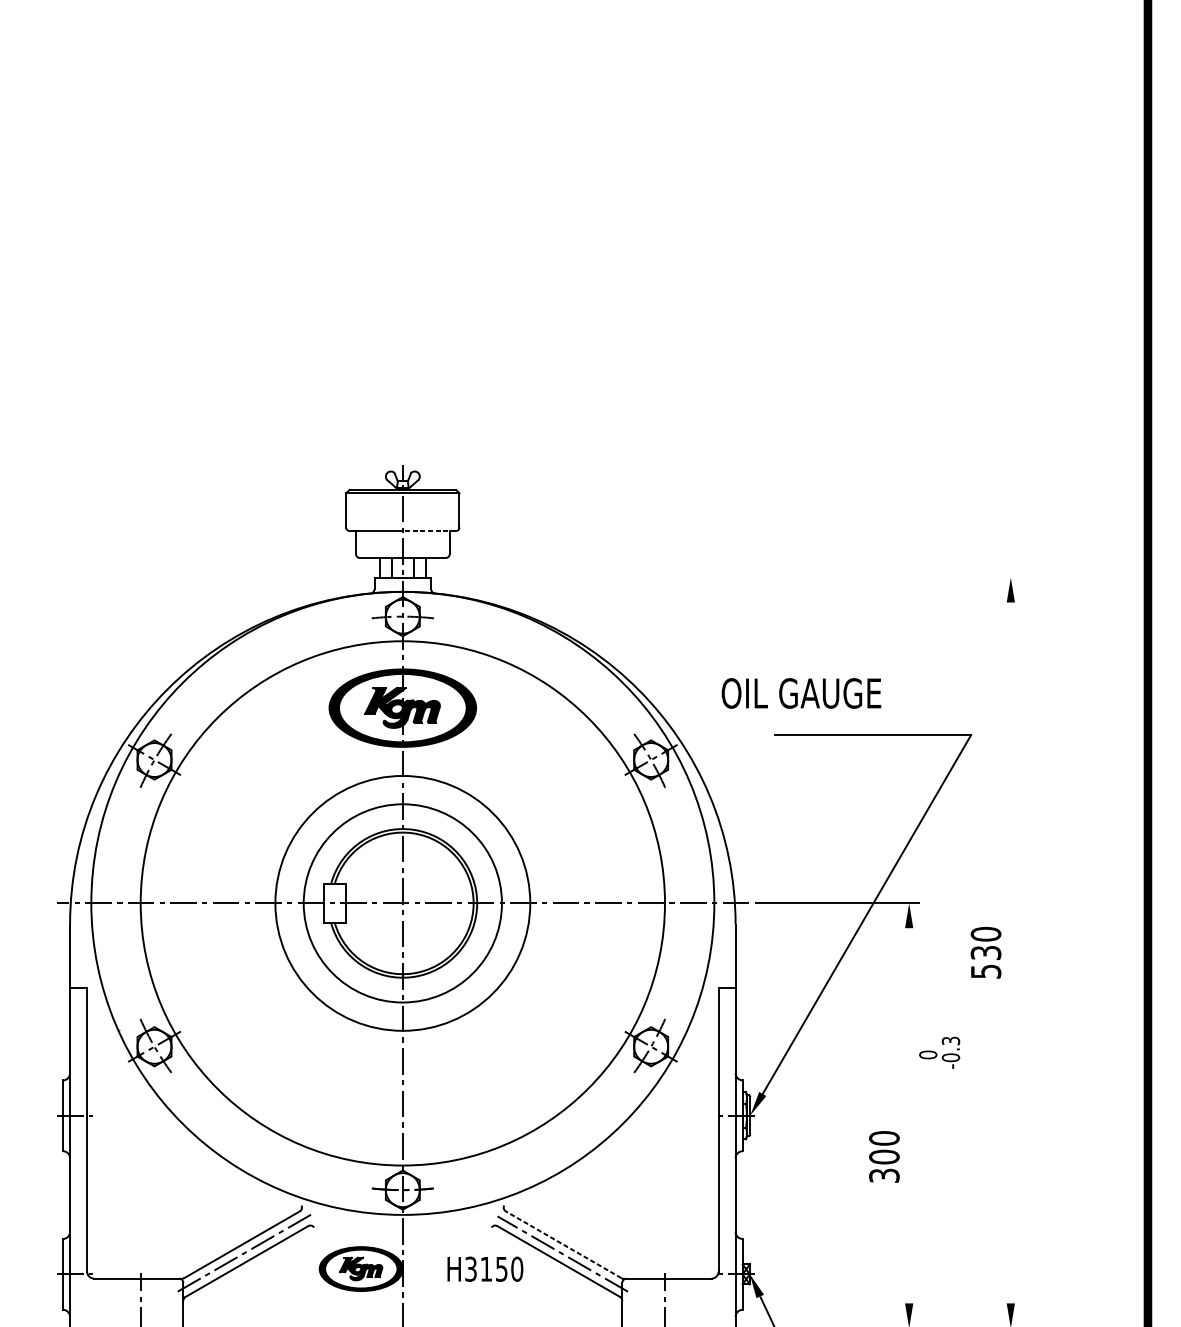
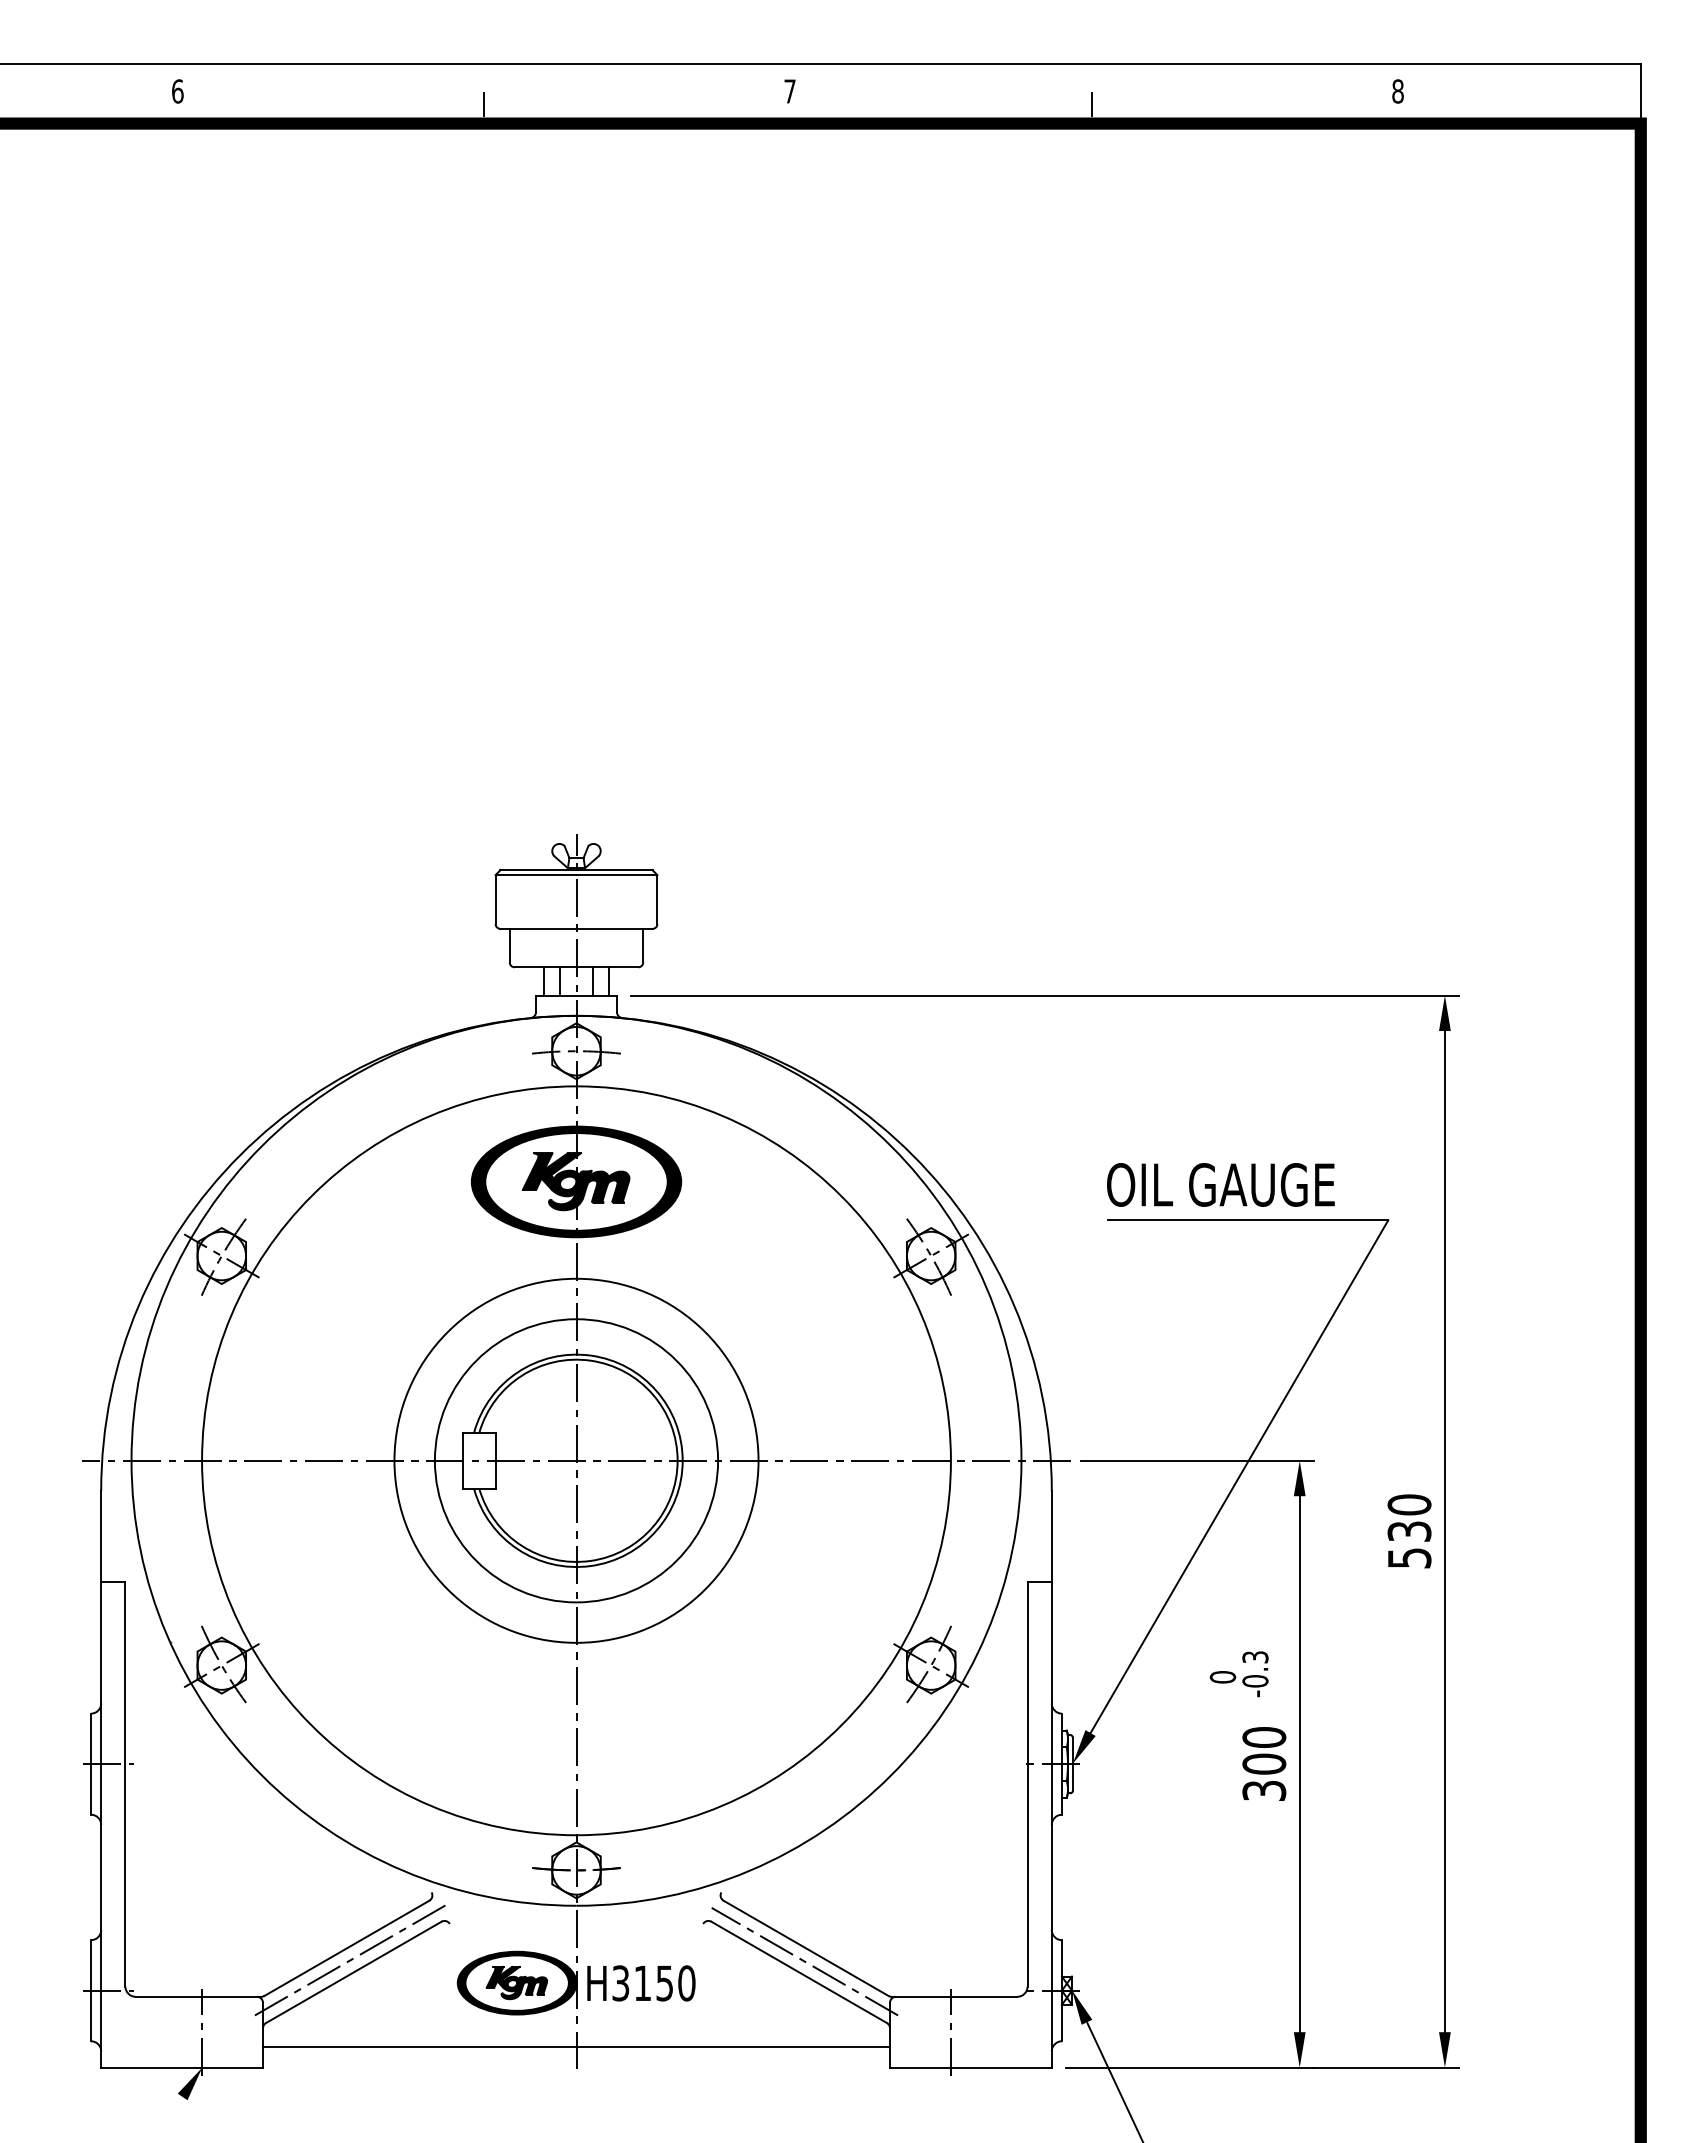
line: (429, 530) -> (614, 928), dashed -> solid
line: (731, 577) -> (1045, 995), added
text: (801, 693) -> (1220, 1184), moved
line: (1010, 952) -> (1444, 1531), added
text: (939, 1053) -> (1238, 1674), moved
line: (909, 1116) -> (1299, 1764), added
text: (884, 1156) -> (1264, 1763), moved
line: (563, 1244) -> (805, 1948), dashed -> solid
text: (485, 1269) -> (641, 1983), moved
line: (402, 1314) -> (576, 2047), added

